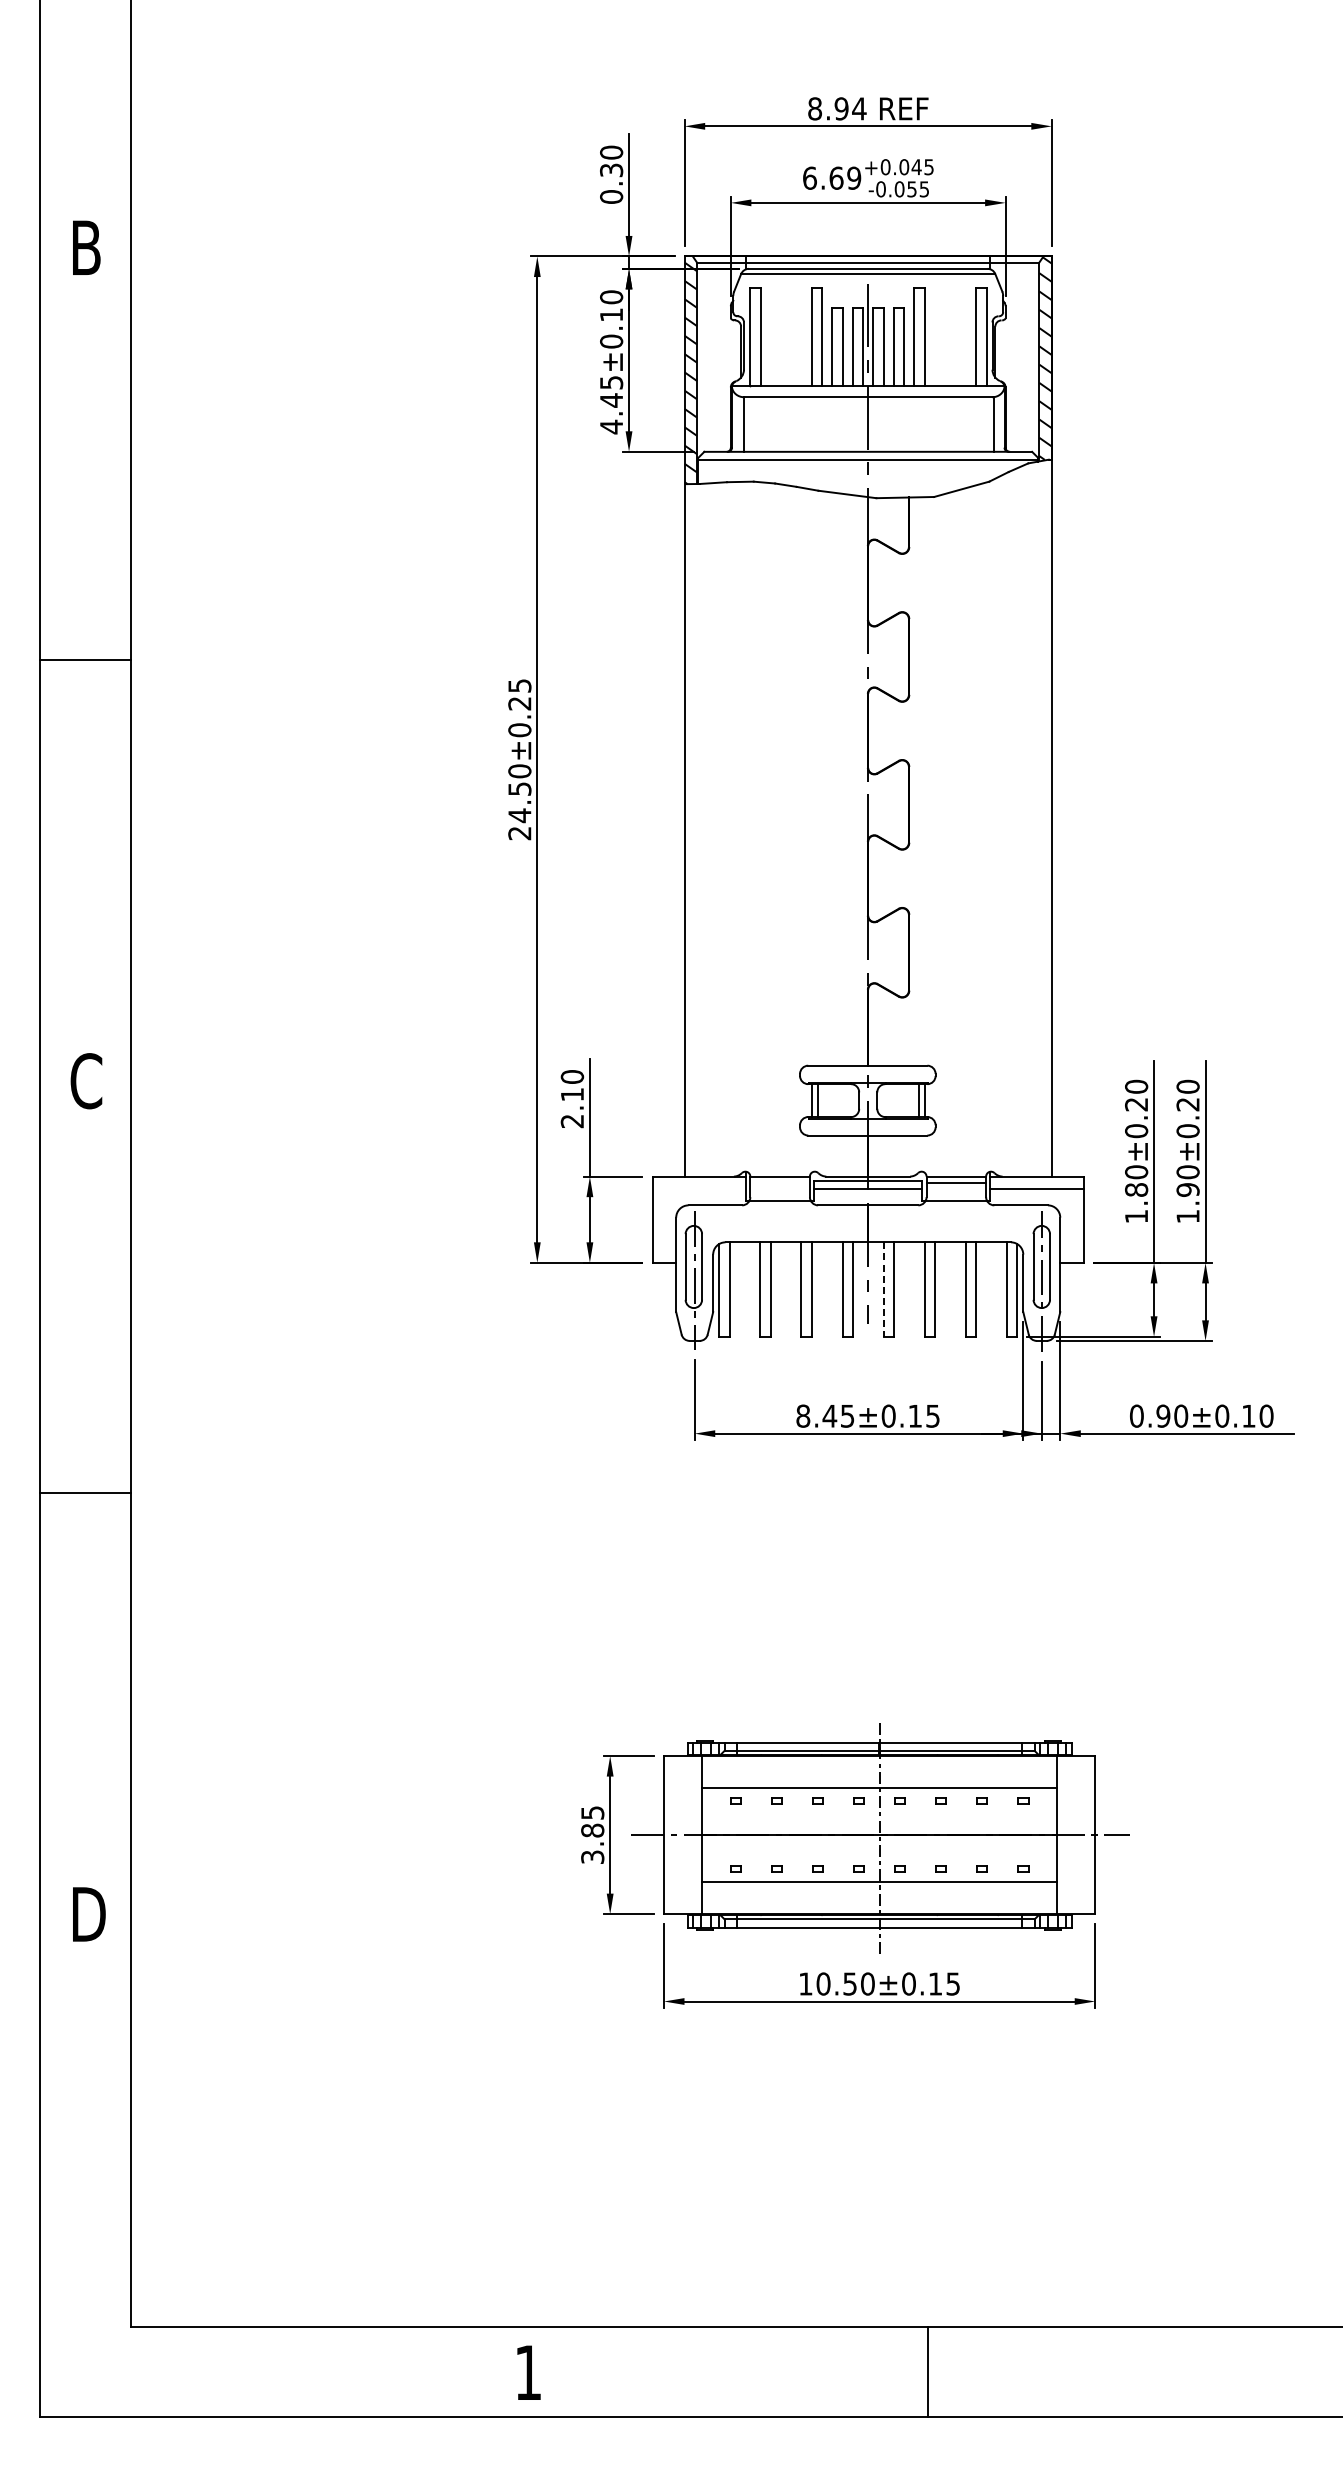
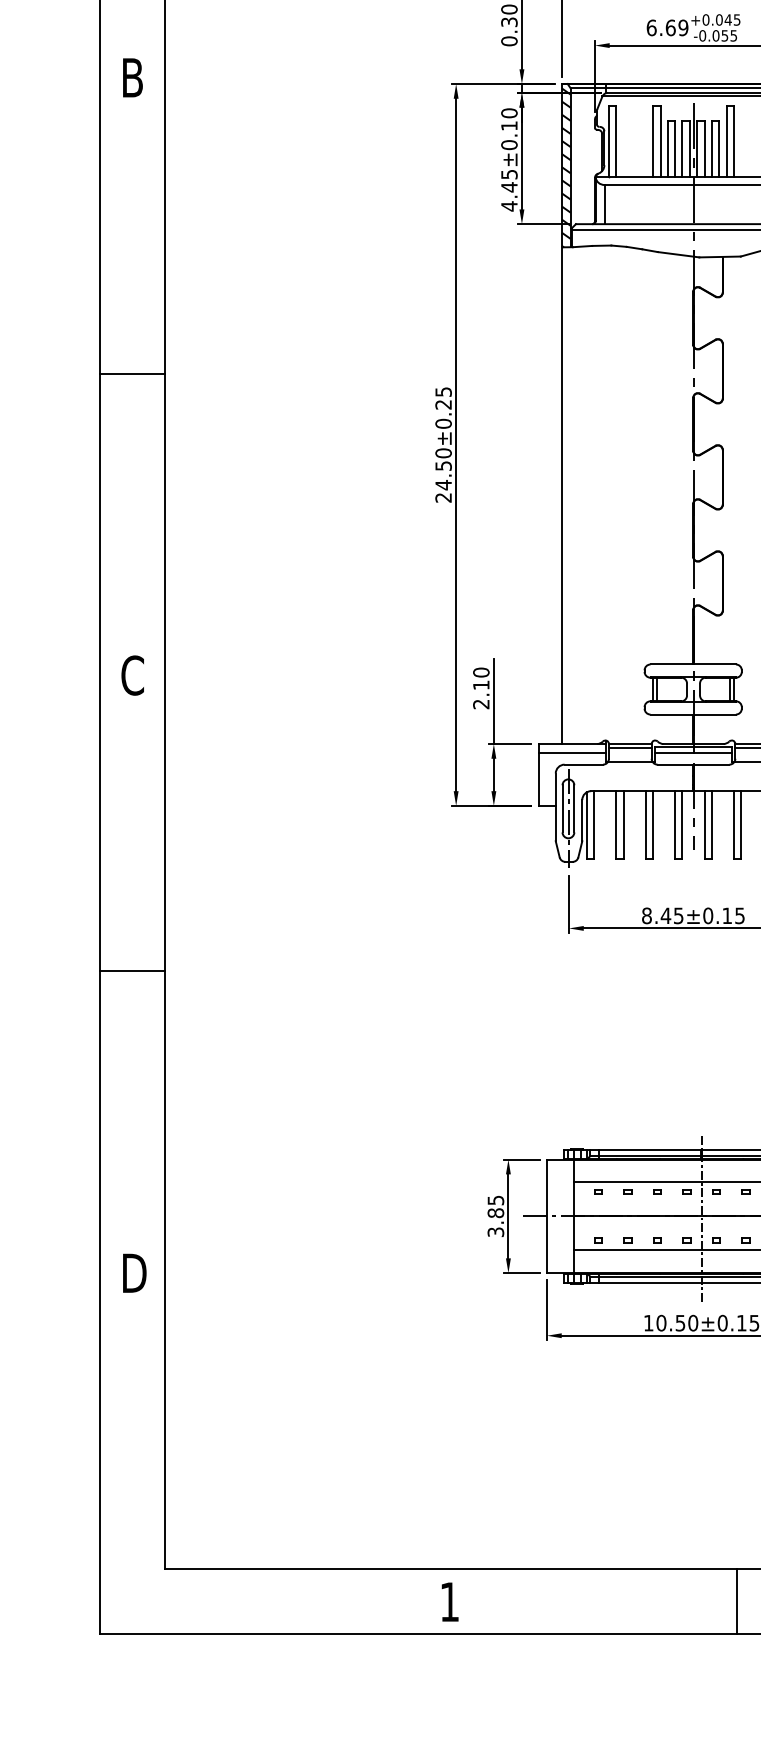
line: (779, 1182) -> (629, 748), added
line: (699, 1188) -> (572, 752), added
line: (883, 1290) -> (704, 825), dashed -> solid

